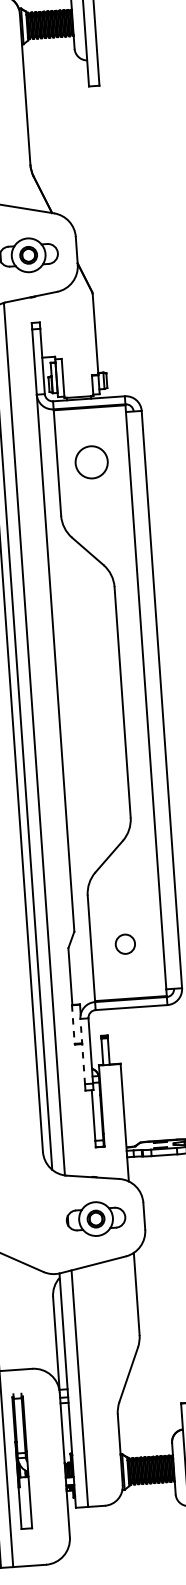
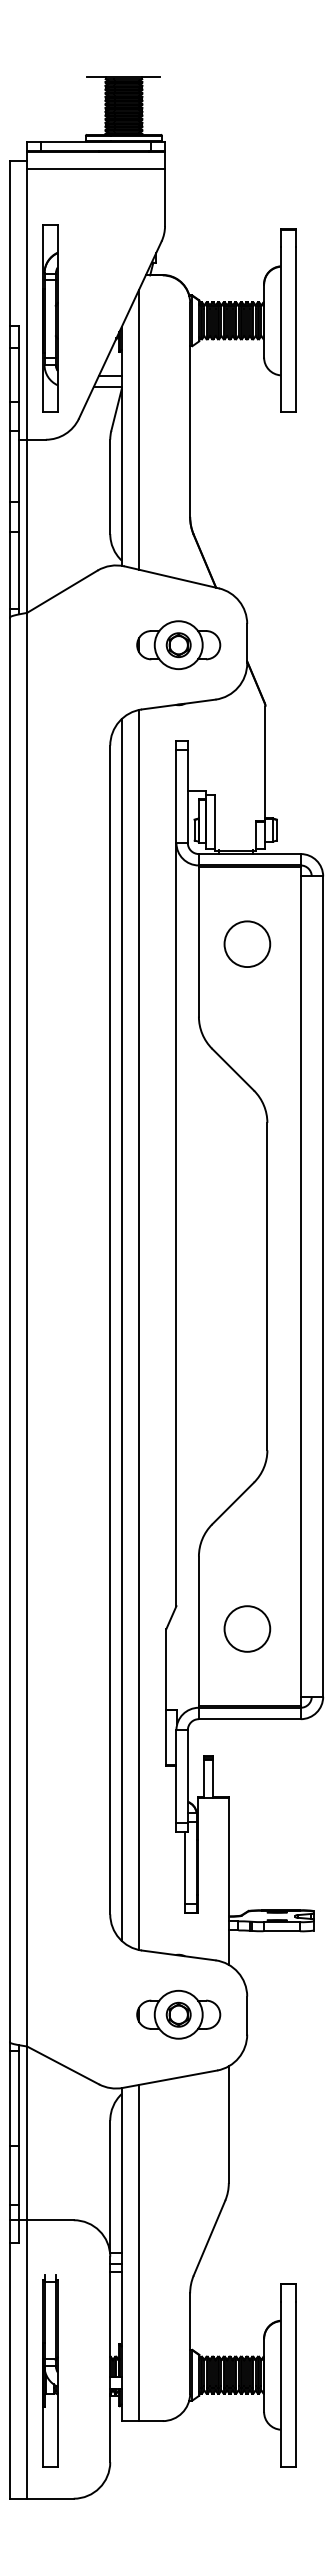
circle: (125, 943) -> (247, 1628), size x1.67
line: (73, 1024) -> (165, 1737), dashed -> solid
line: (82, 1051) -> (176, 1776), dashed -> solid
part: (22, 1460) -> (50, 2370), moved

